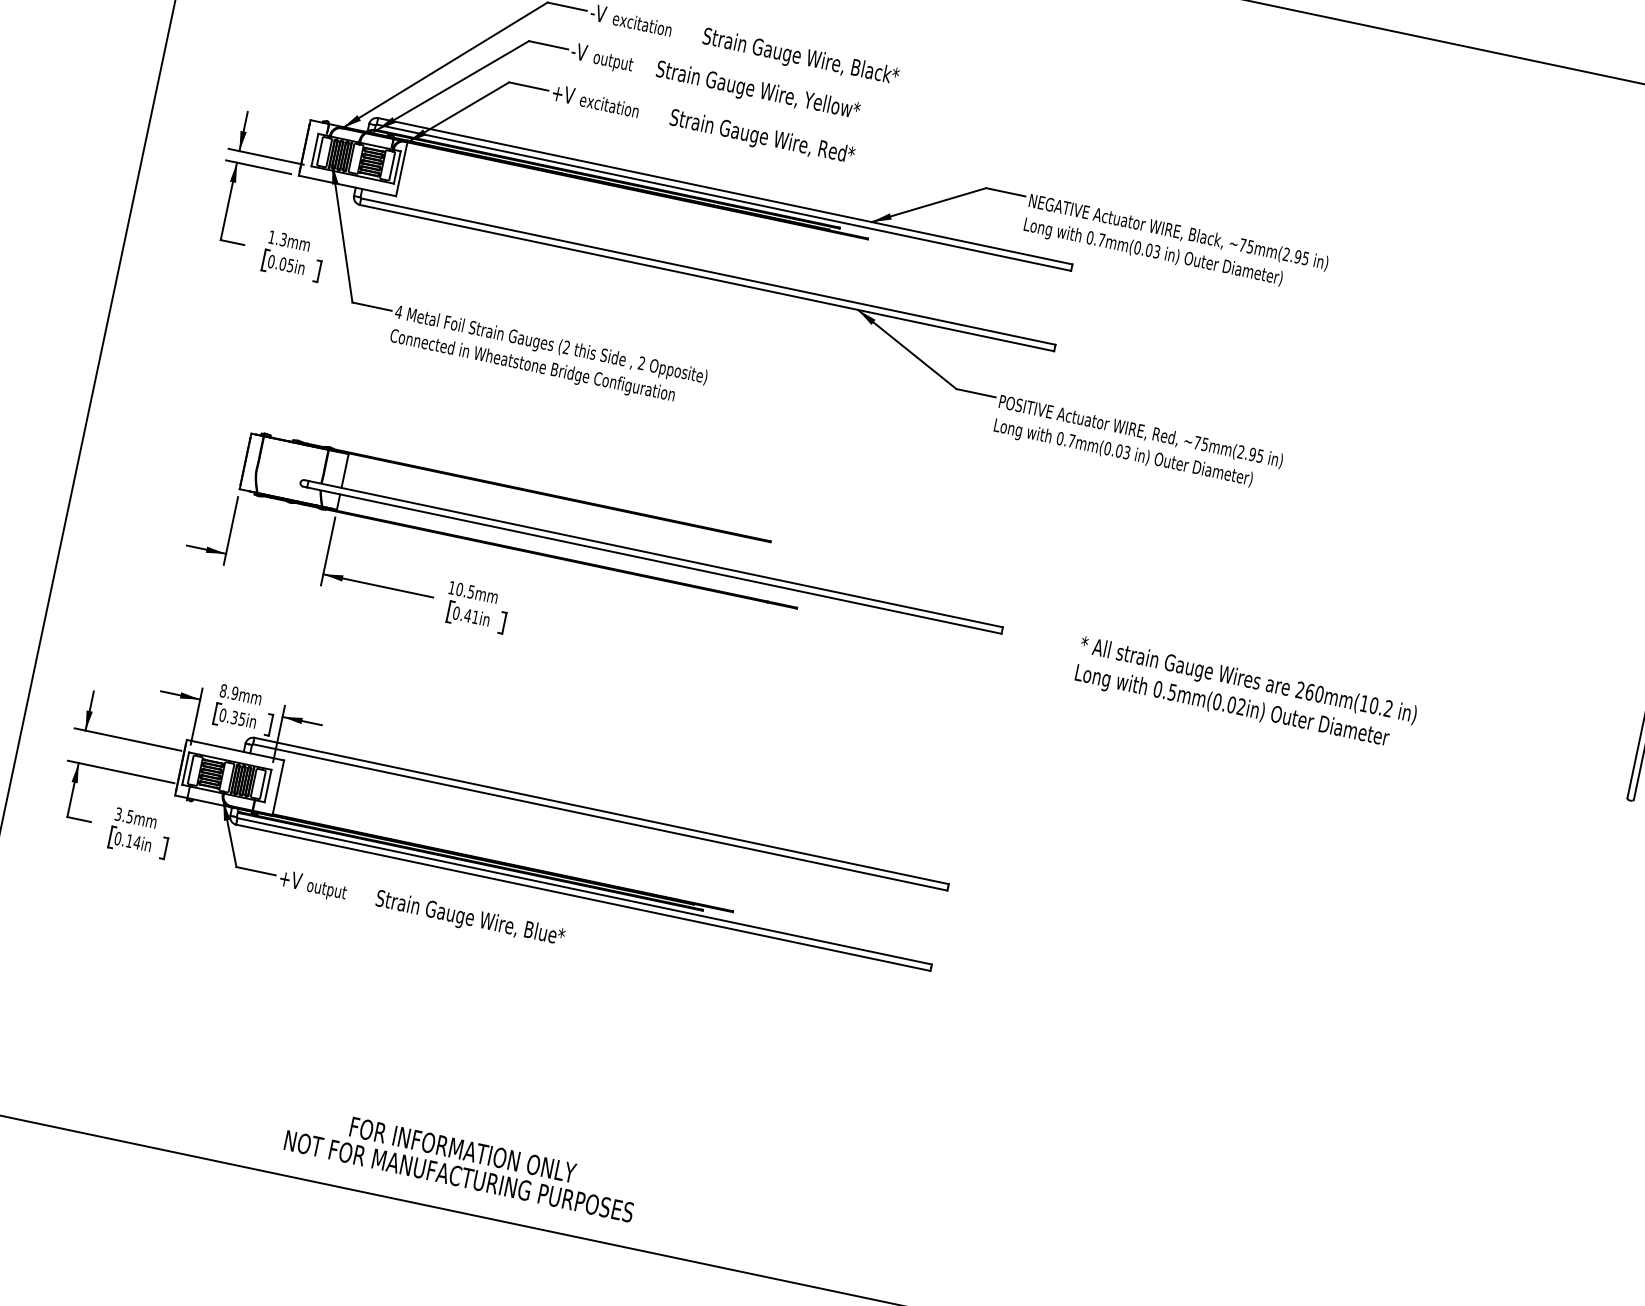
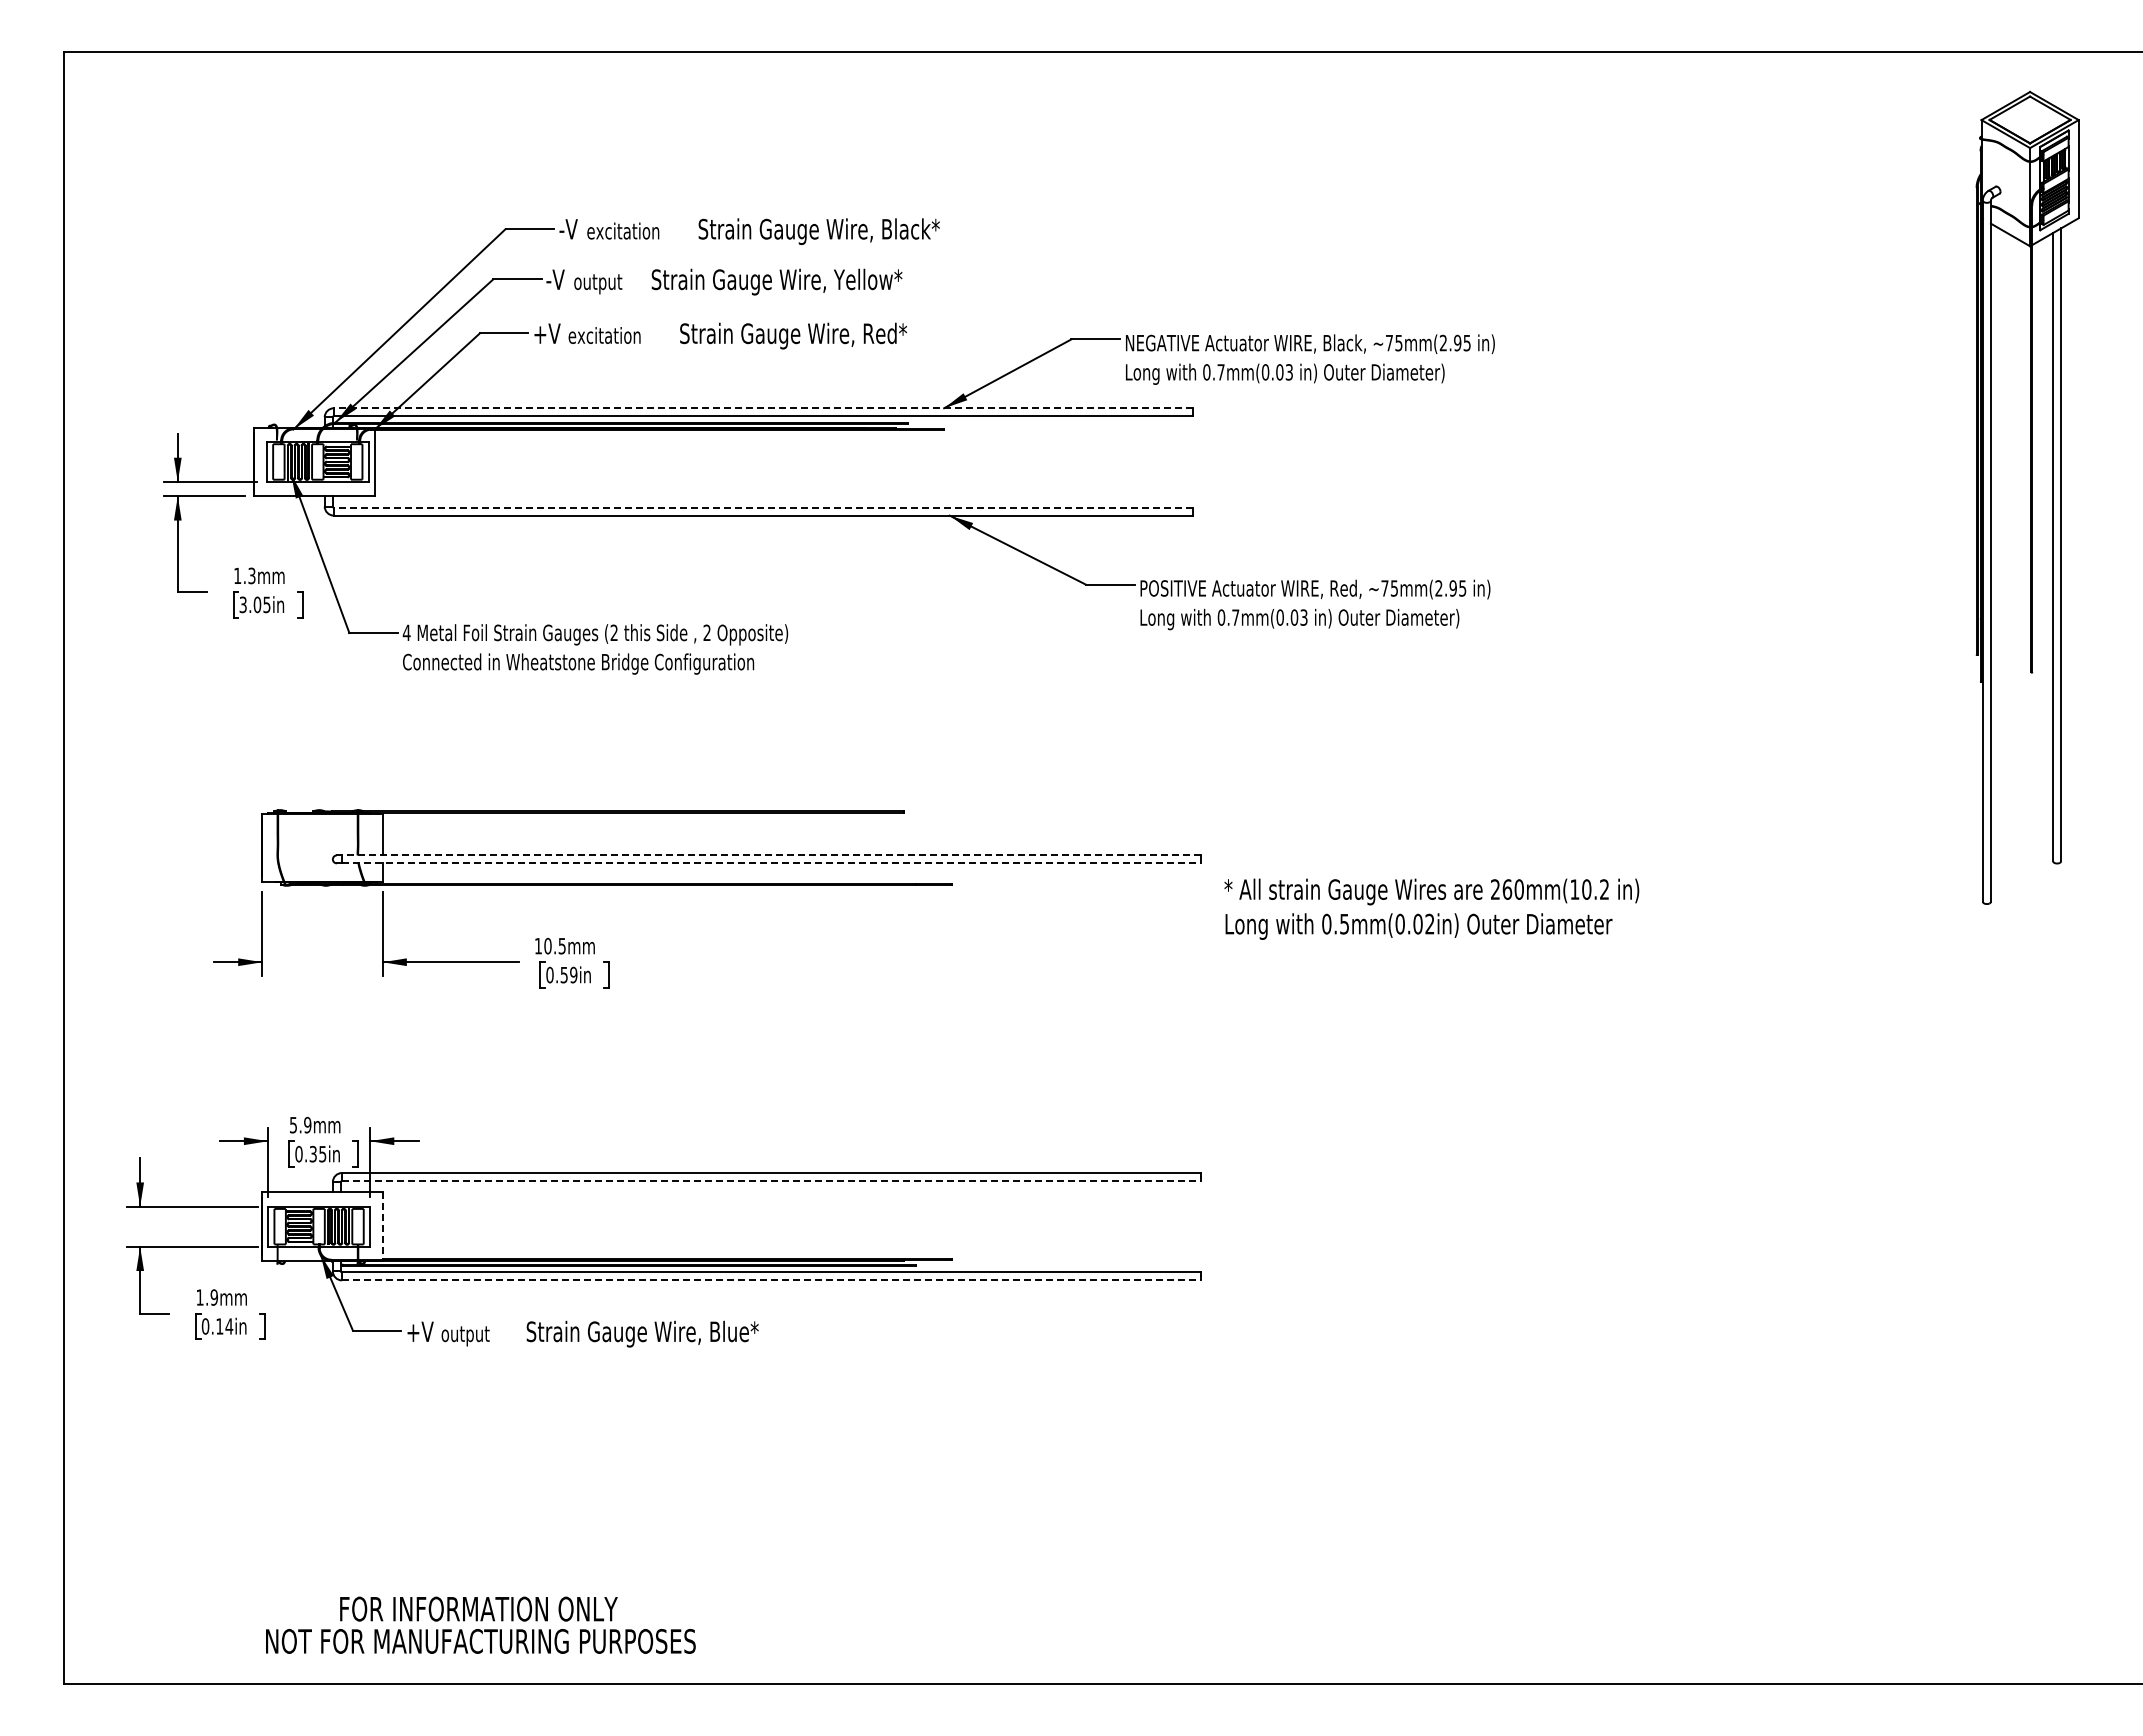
line: (724, 191) -> (762, 408), solid -> dashed
text: (270, 261) -> (242, 604), 0.05in -> 3.05in
line: (707, 271) -> (762, 507), solid -> dashed
line: (655, 554) -> (770, 855), solid -> dashed
line: (654, 560) -> (771, 863), solid -> dashed
text: (471, 615) -> (568, 974), 0.41in -> 0.59in
text: (223, 690) -> (293, 1124), 8.9mm -> 5.9mm
text: (1245, 694) -> (1431, 908), moved
line: (278, 787) -> (382, 1226), solid -> dashed
text: (123, 815) -> (206, 1297), 3.5mm -> 1.9mm
line: (600, 817) -> (771, 1181), solid -> dashed
line: (583, 897) -> (771, 1280), solid -> dashed
text: (461, 1162) -> (480, 1624), moved

